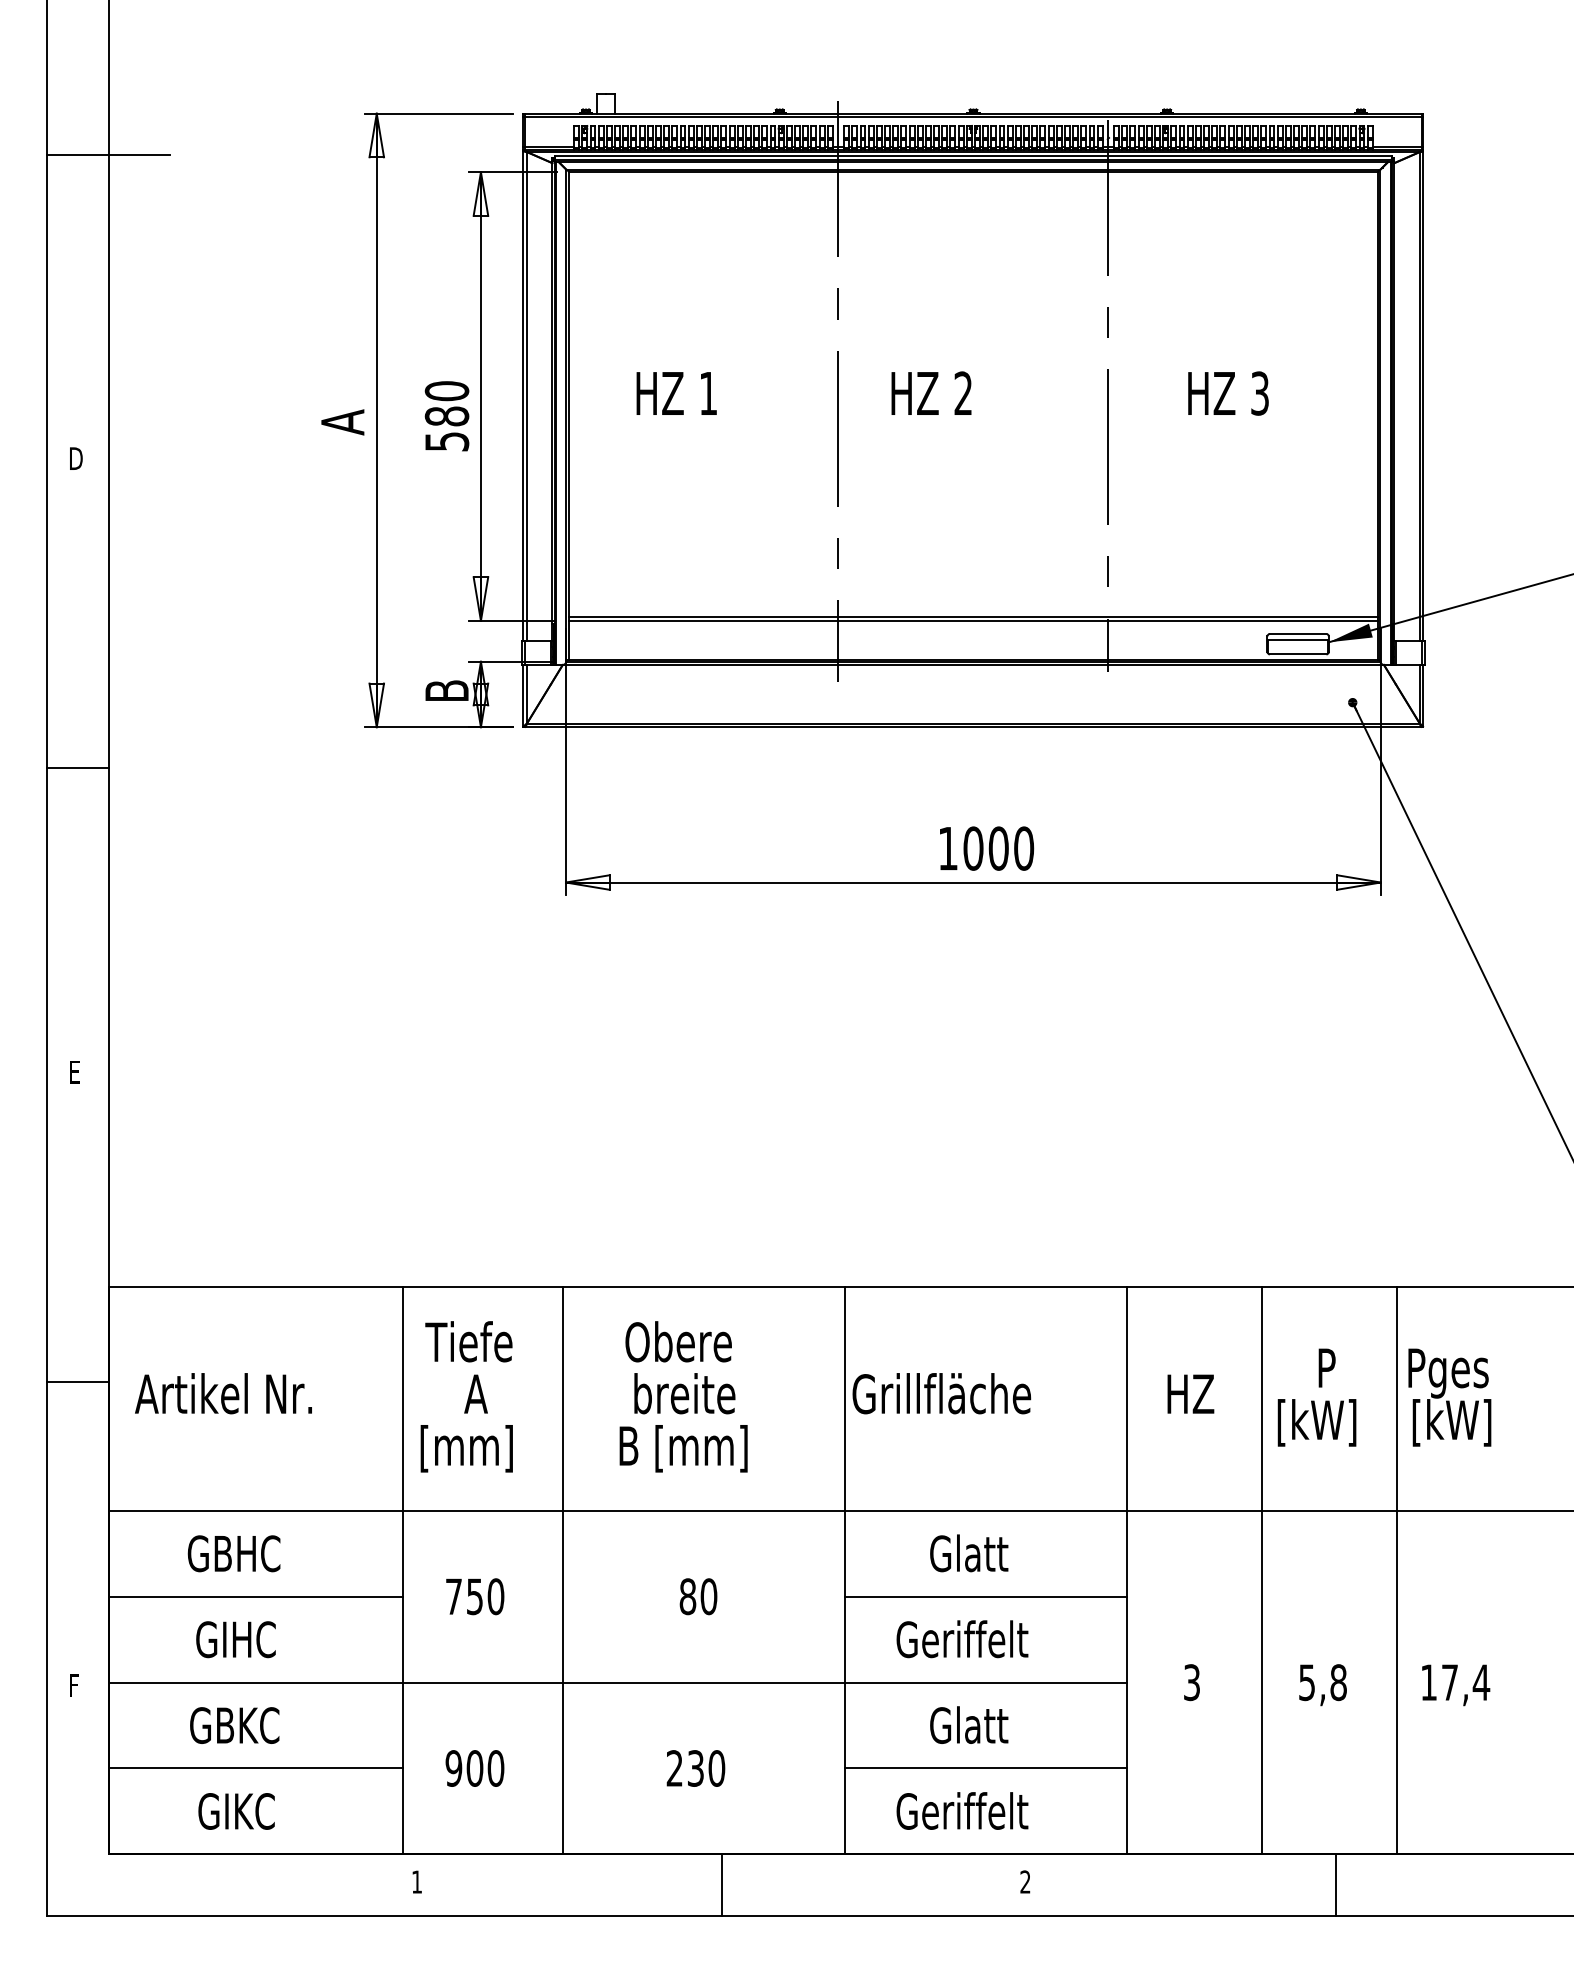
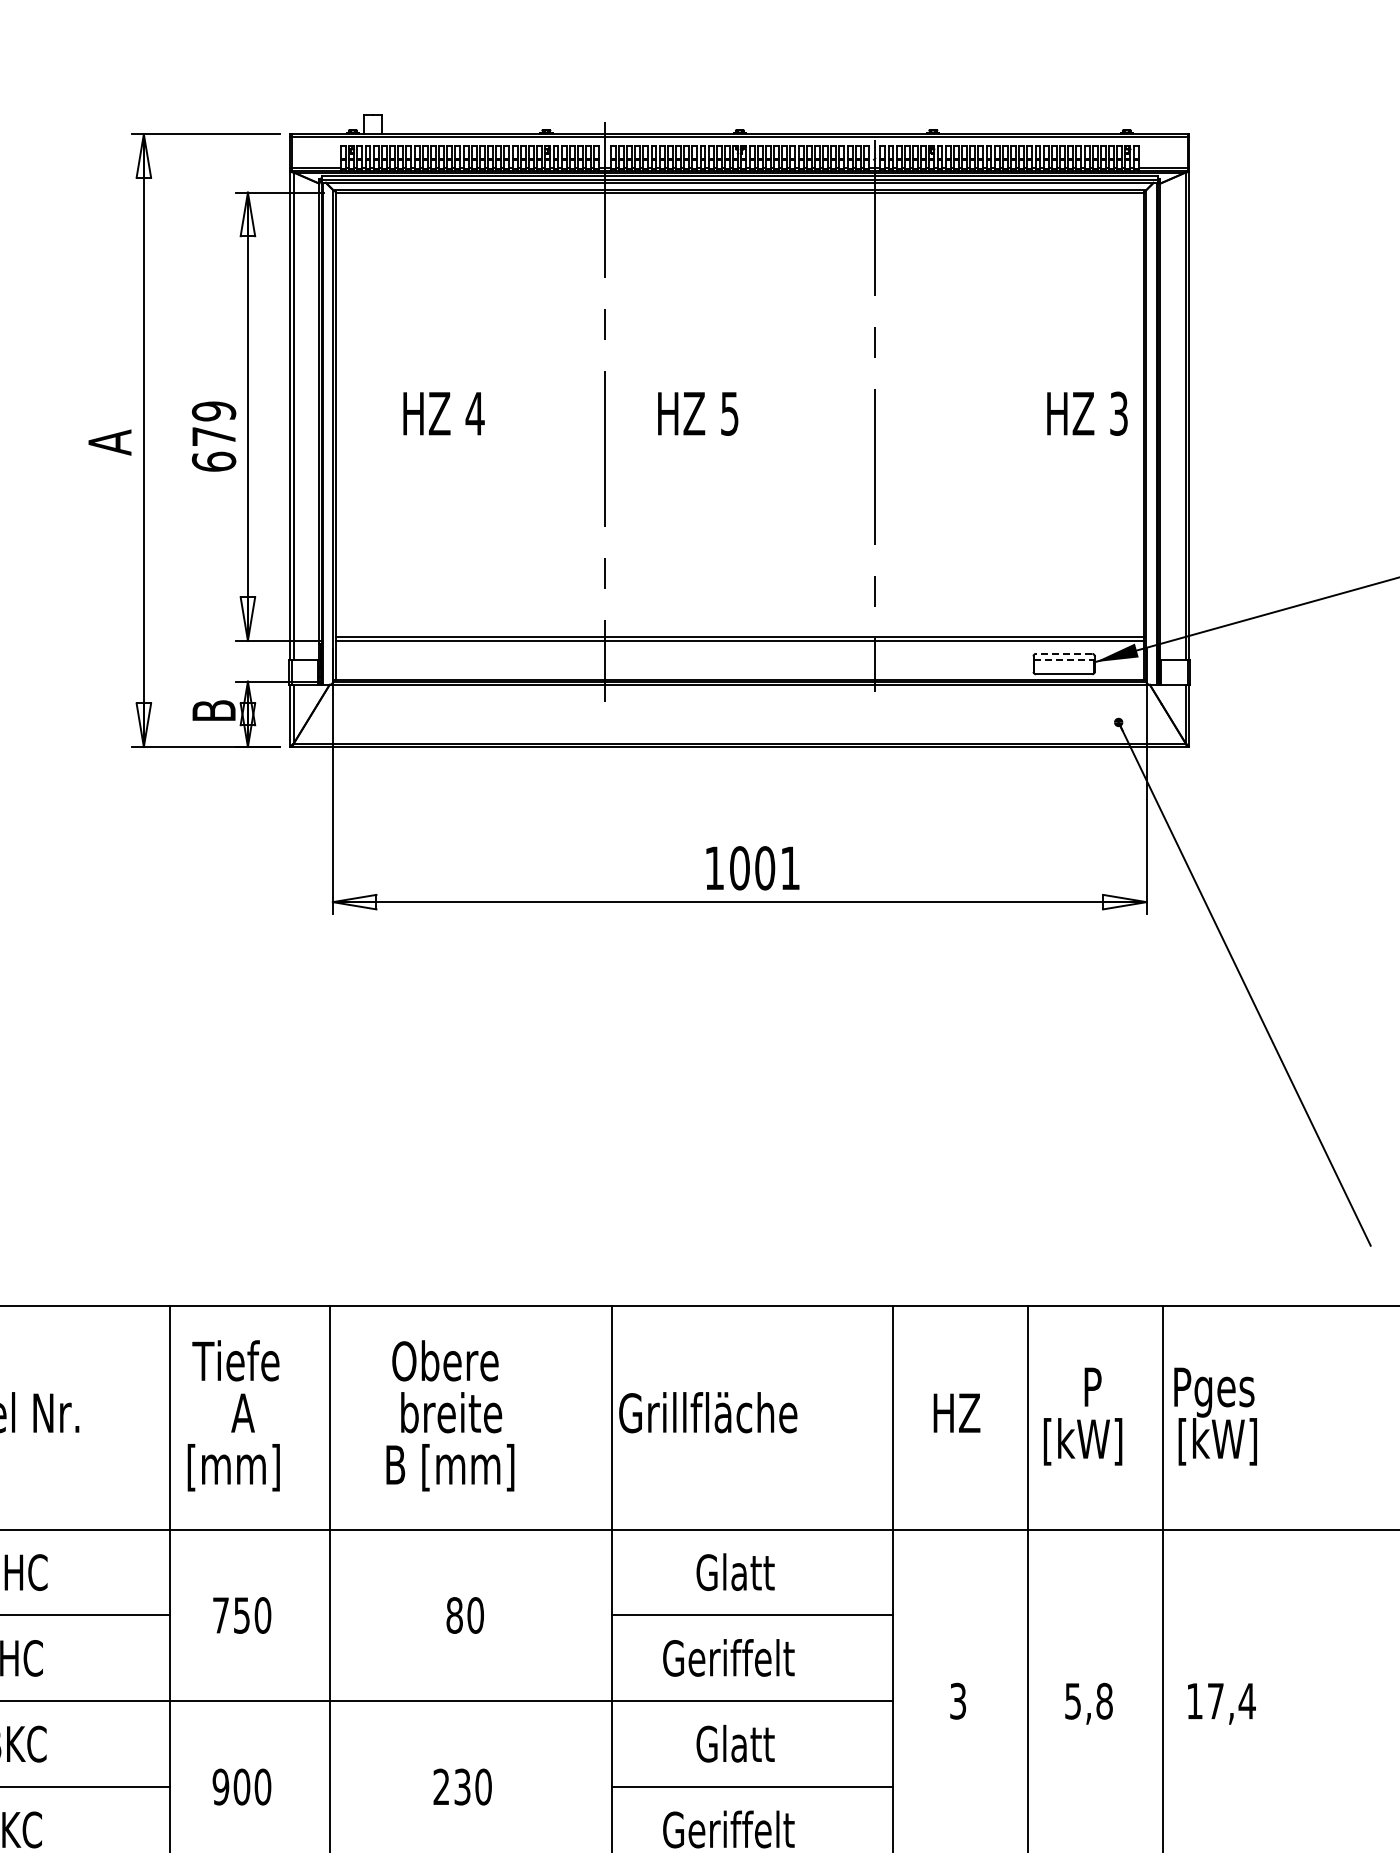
text: (708, 393) -> (475, 413), 1 -> 4
text: (962, 393) -> (728, 413), 2 -> 5
text: (1228, 393) -> (1087, 413), moved
text: (446, 416) -> (213, 436), 580 -> 679
line: (1297, 633) -> (1063, 653), solid -> dashed
line: (1298, 639) -> (1064, 659), solid -> dashed
text: (1024, 848) -> (790, 868), 1000 -> 1001

